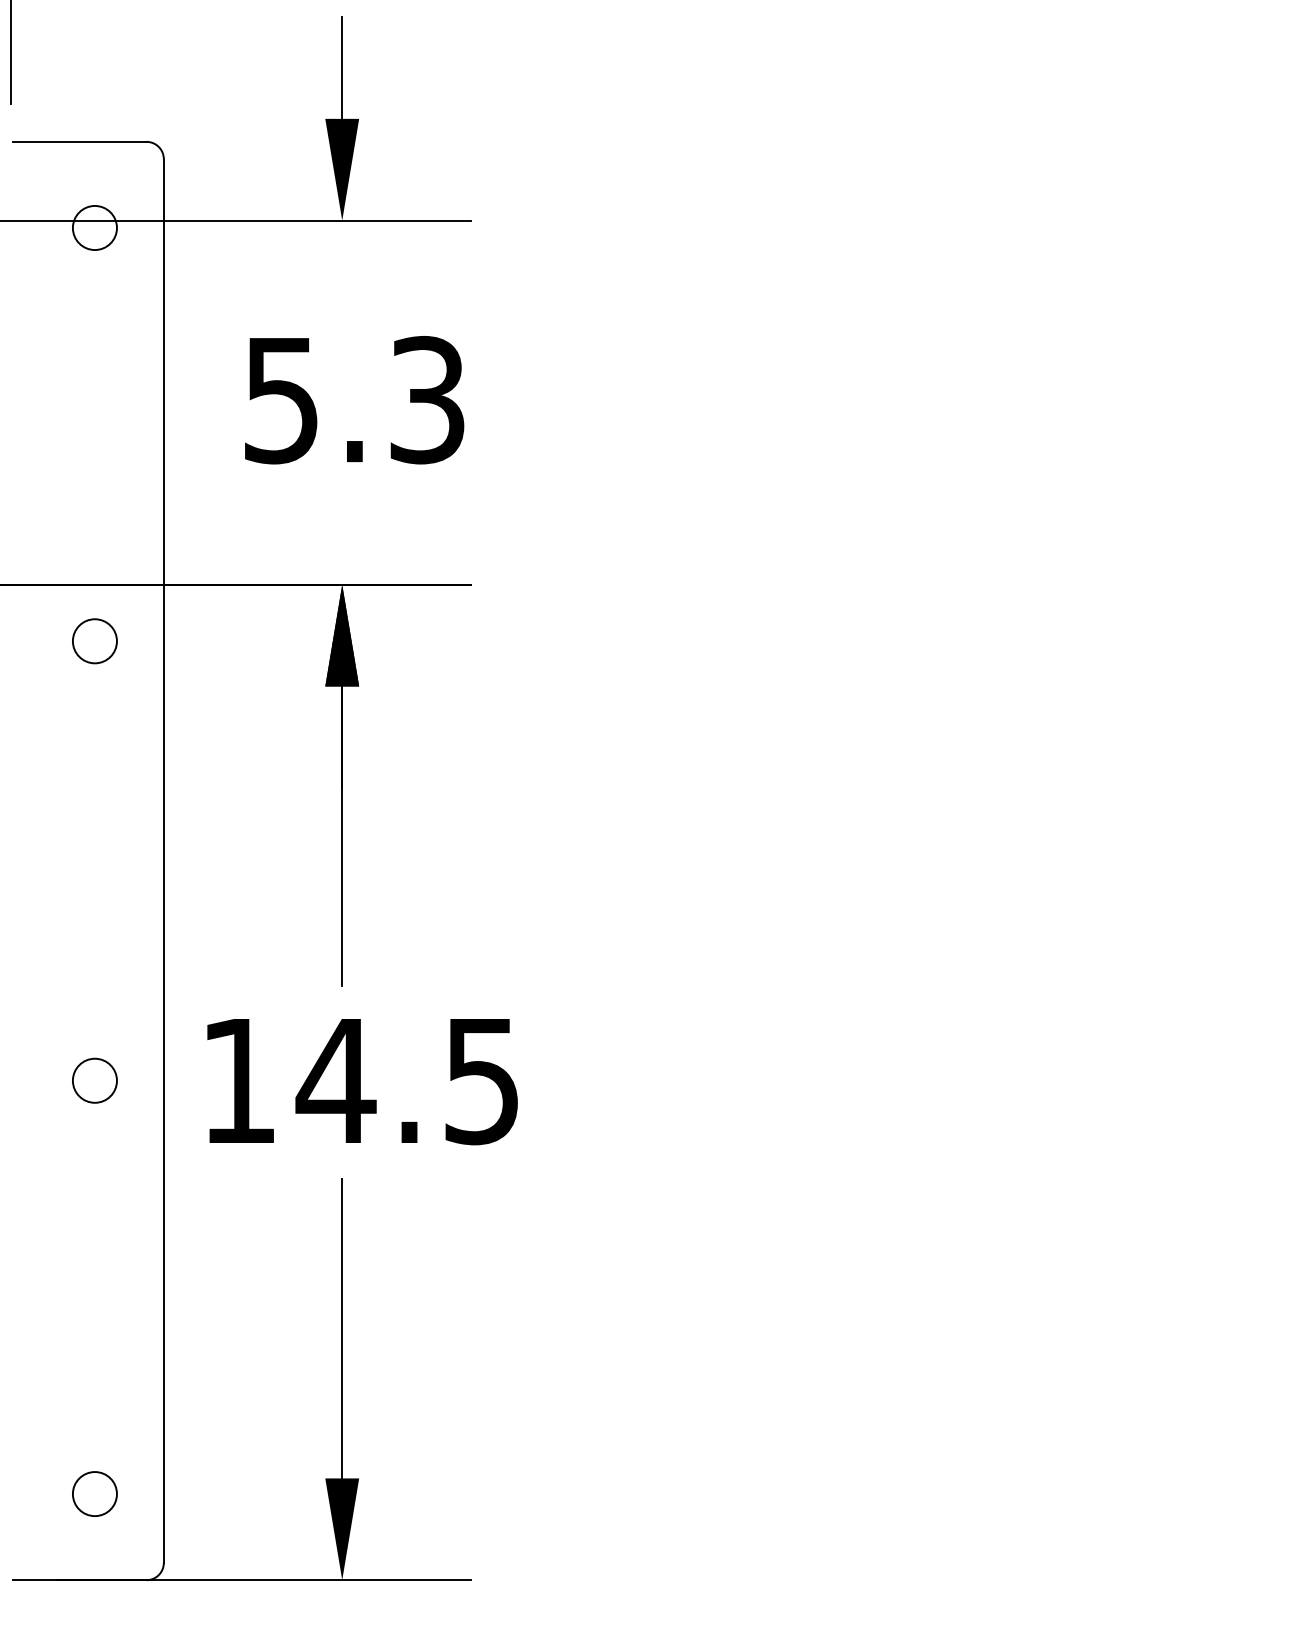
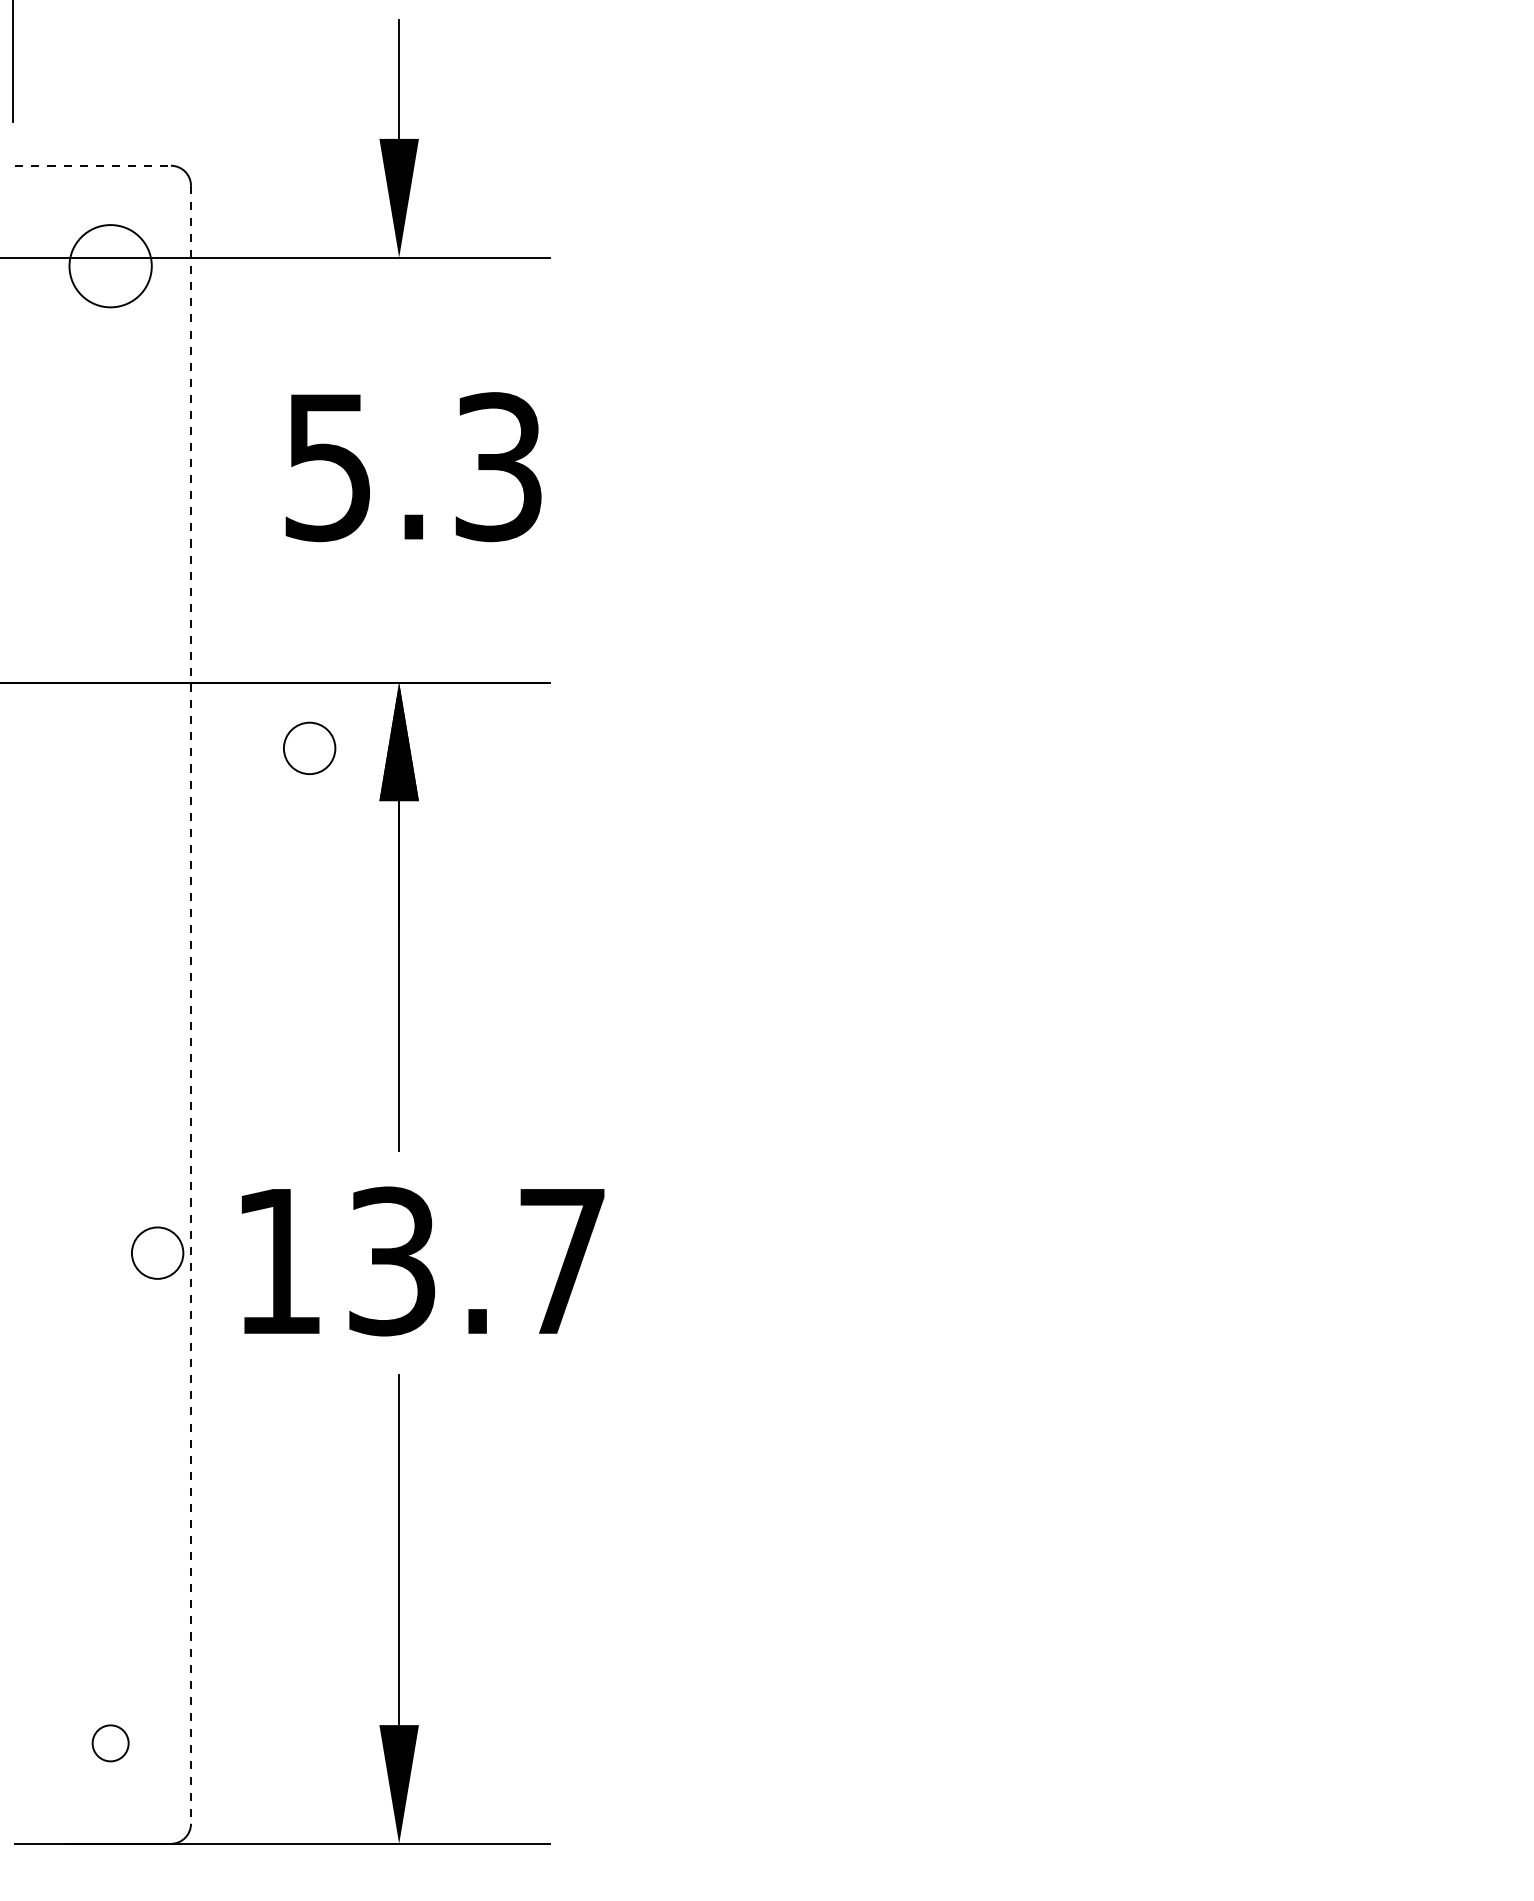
line: (80, 141) -> (93, 165), solid -> dashed
circle: (94, 227) -> (110, 265), size x1.6
circle: (94, 640) -> (309, 747), moved
line: (164, 860) -> (191, 1004), solid -> dashed
circle: (94, 1080) -> (157, 1252), moved
text: (406, 1081) -> (474, 1261), 14.5 -> 13.7
circle: (94, 1494) -> (110, 1743), size x0.7

